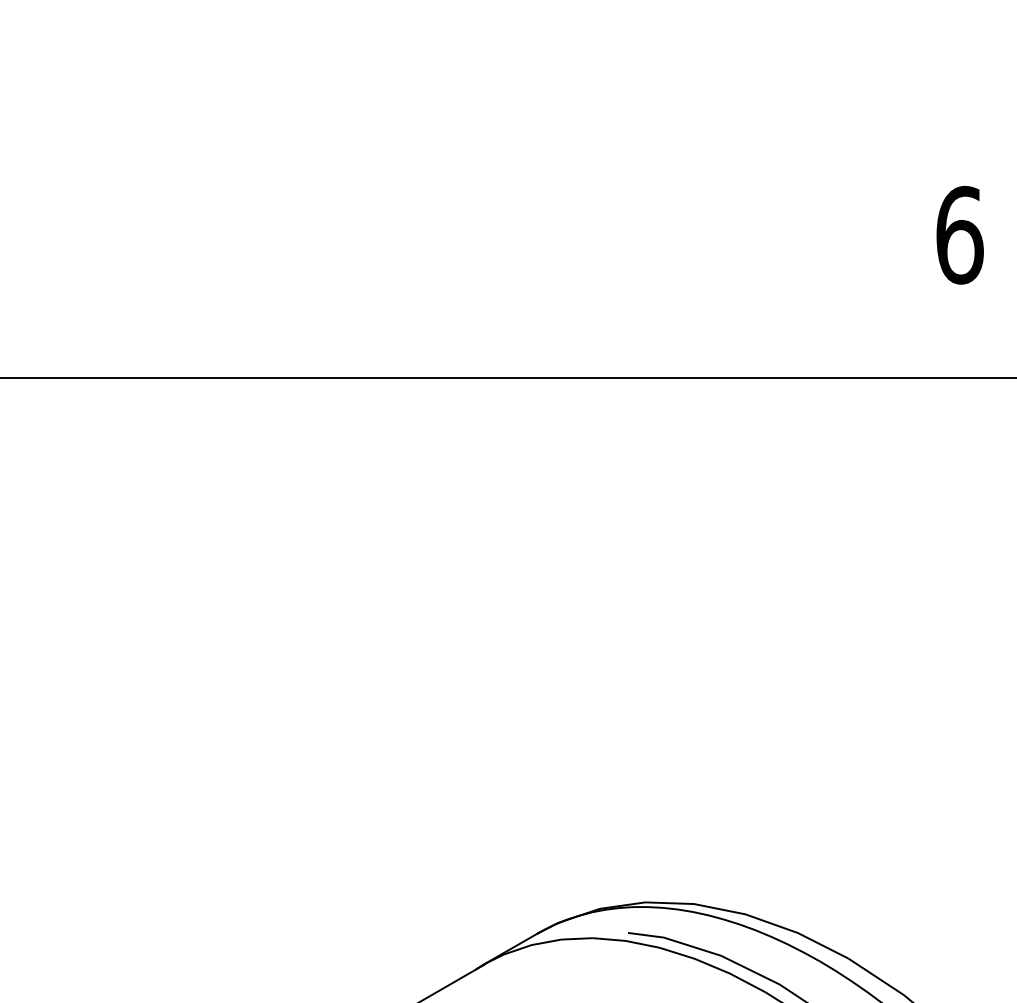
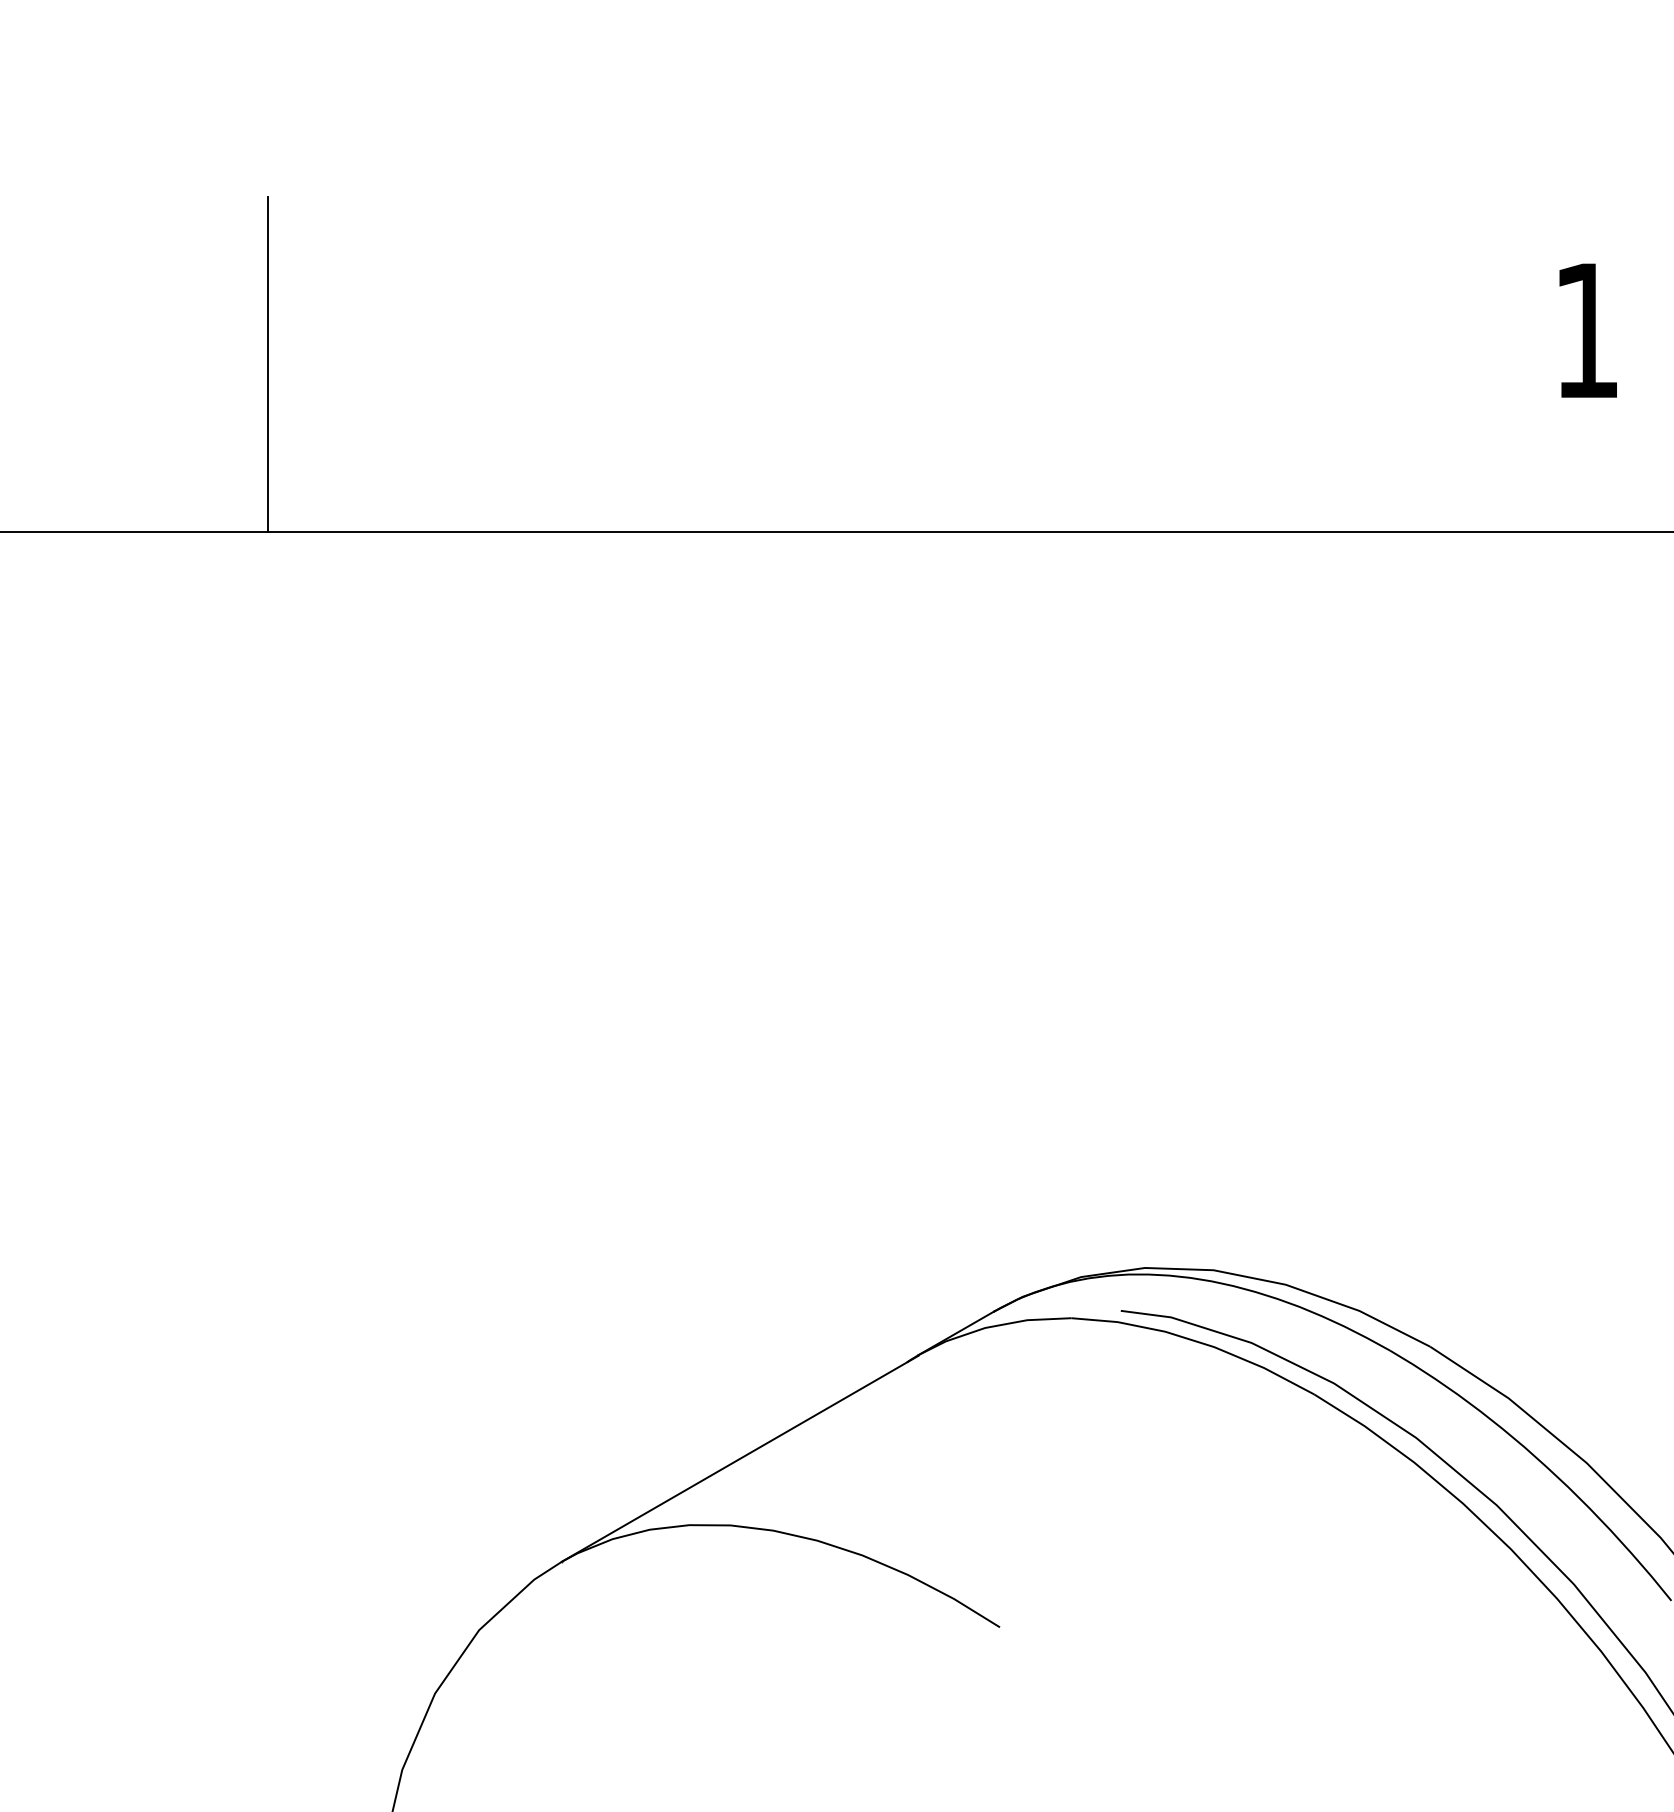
text: (960, 235) -> (1587, 330), 6 -> 1
line: (20, 258) -> (267, 363), added

